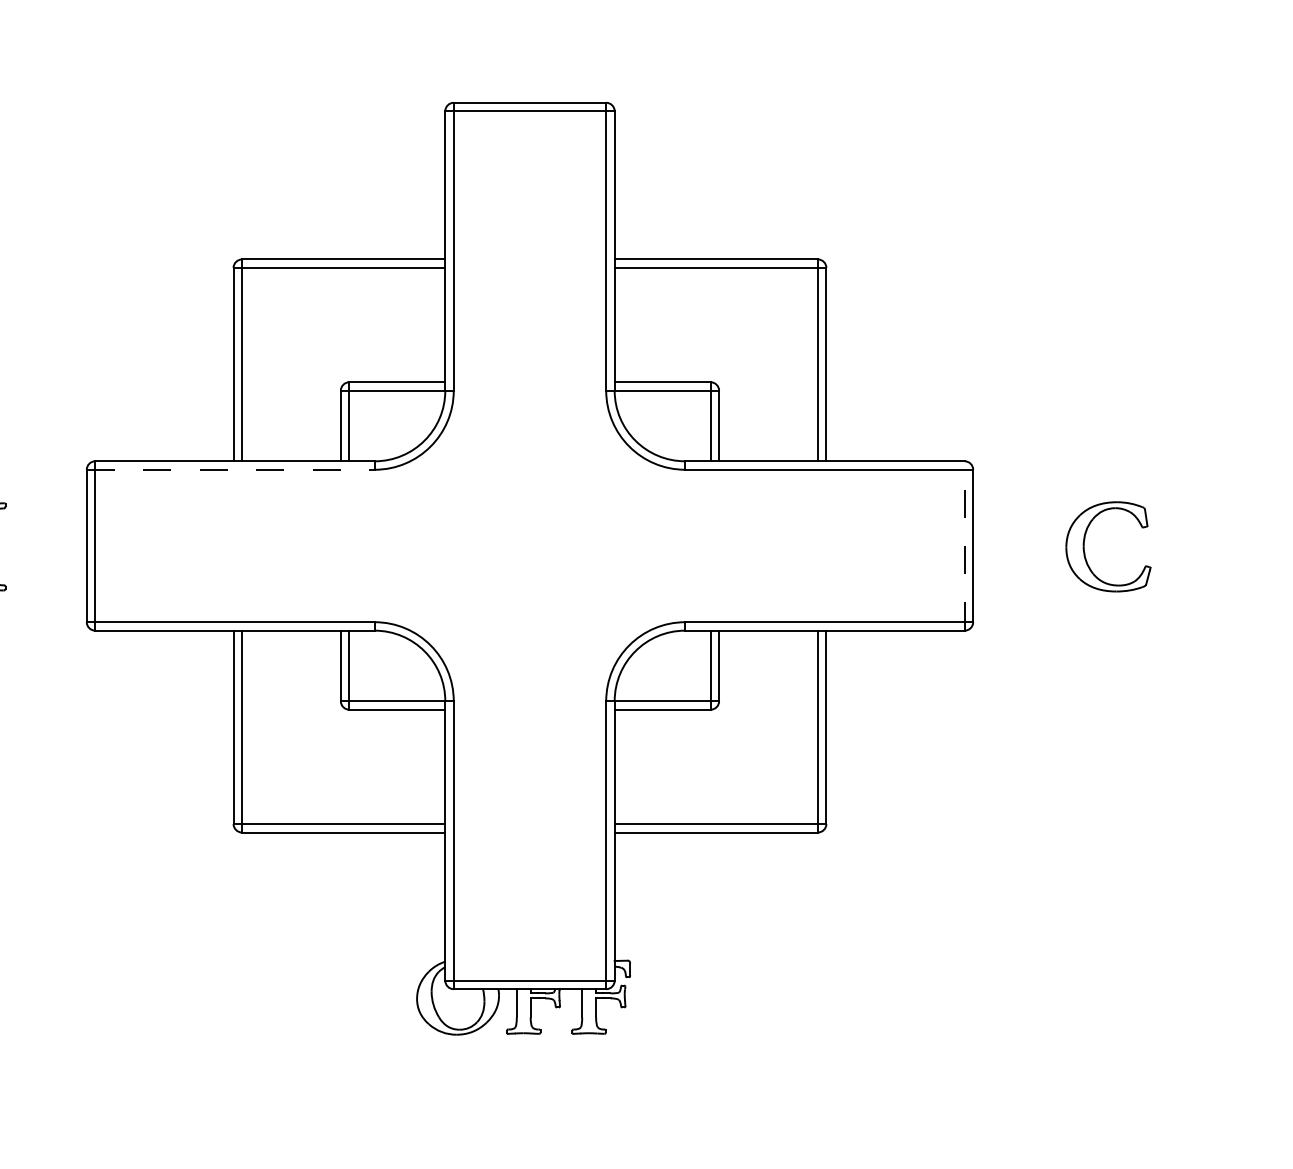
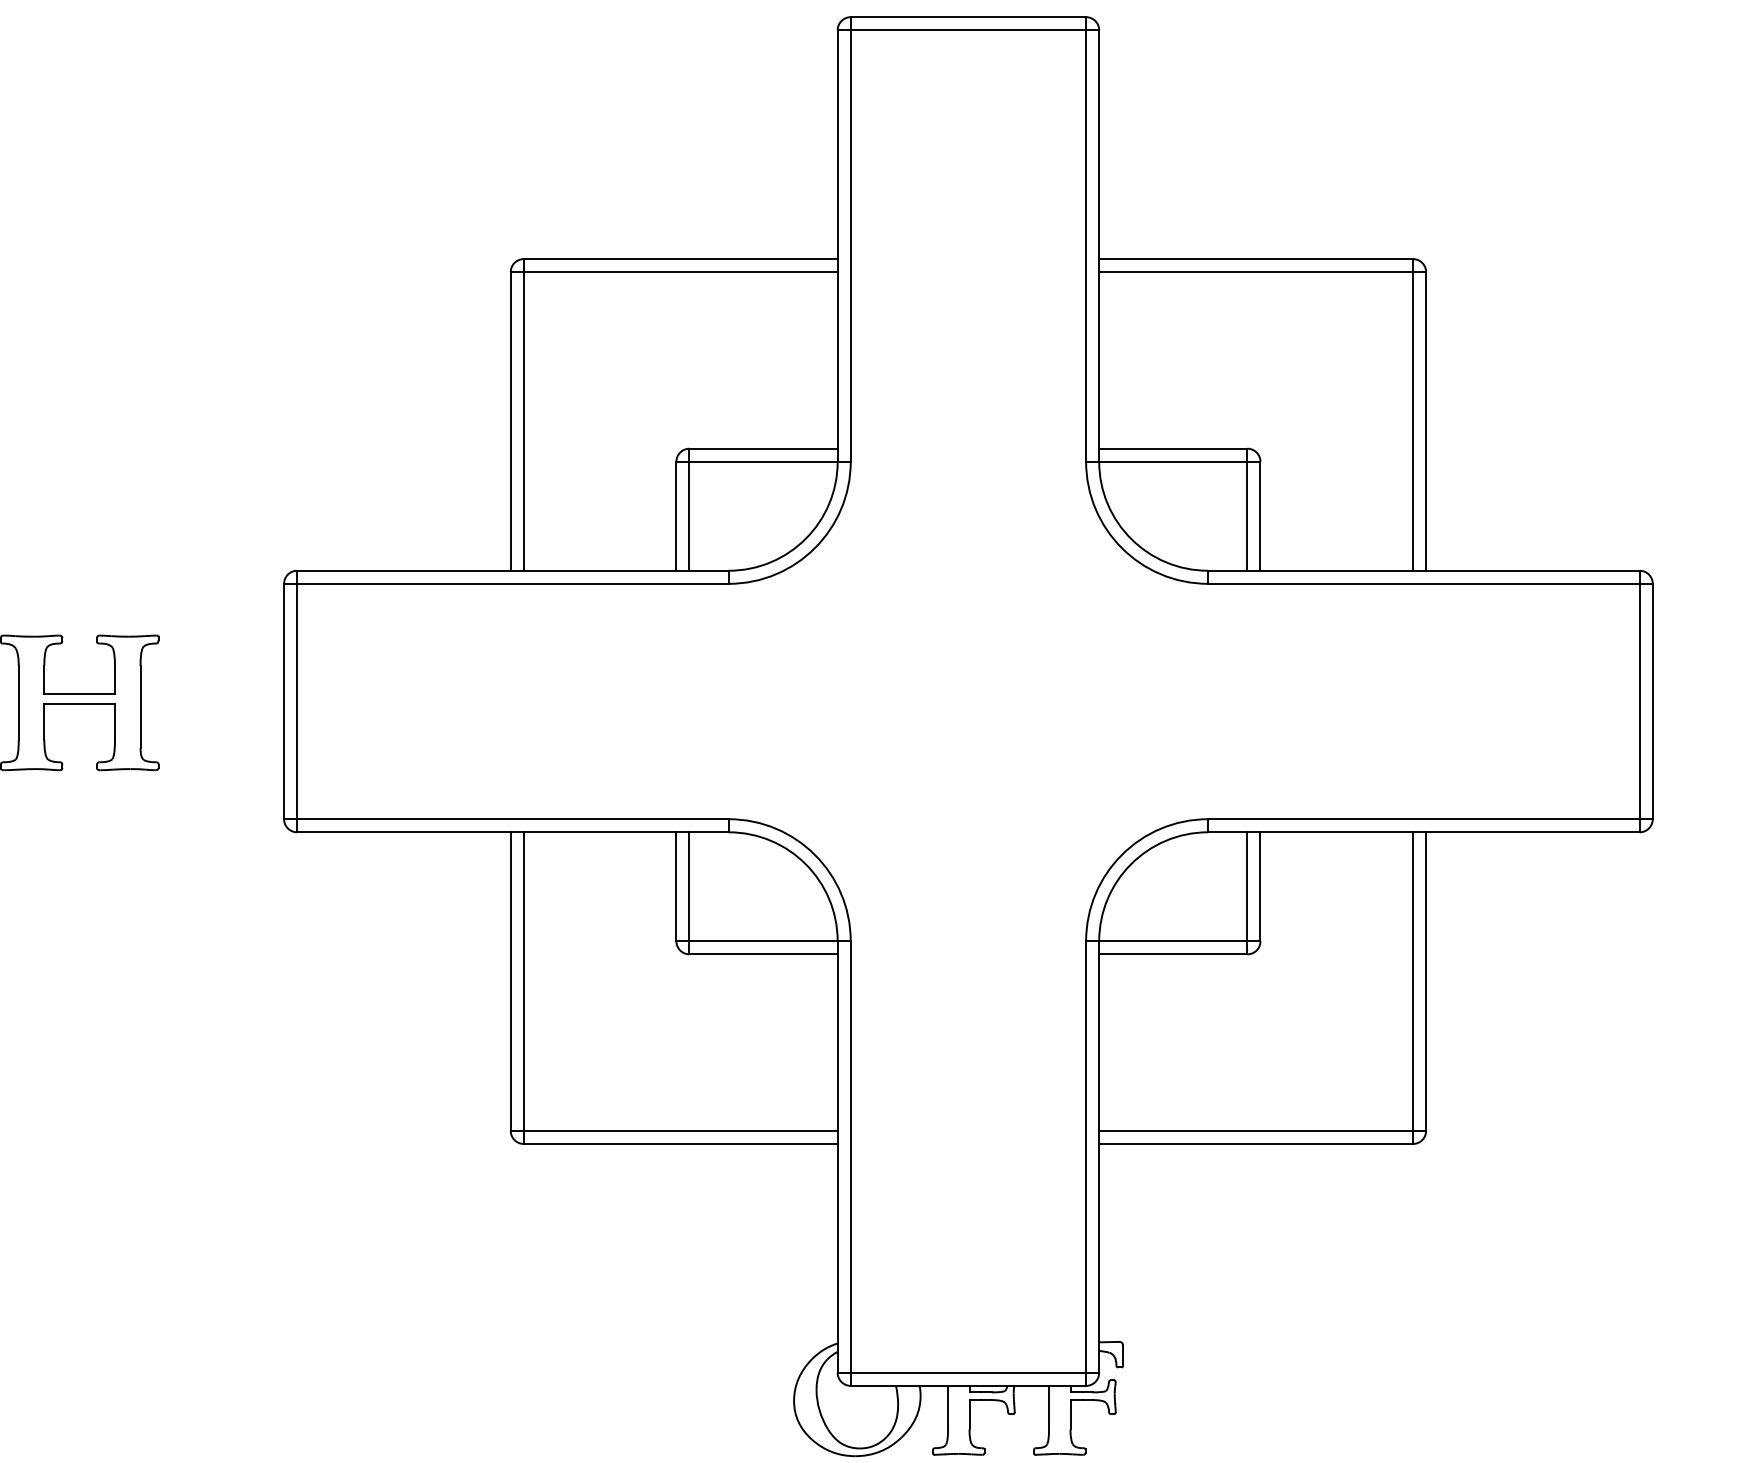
line: (230, 469) -> (505, 583), dashed -> solid
line: (964, 545) -> (1639, 700), dashed -> solid

